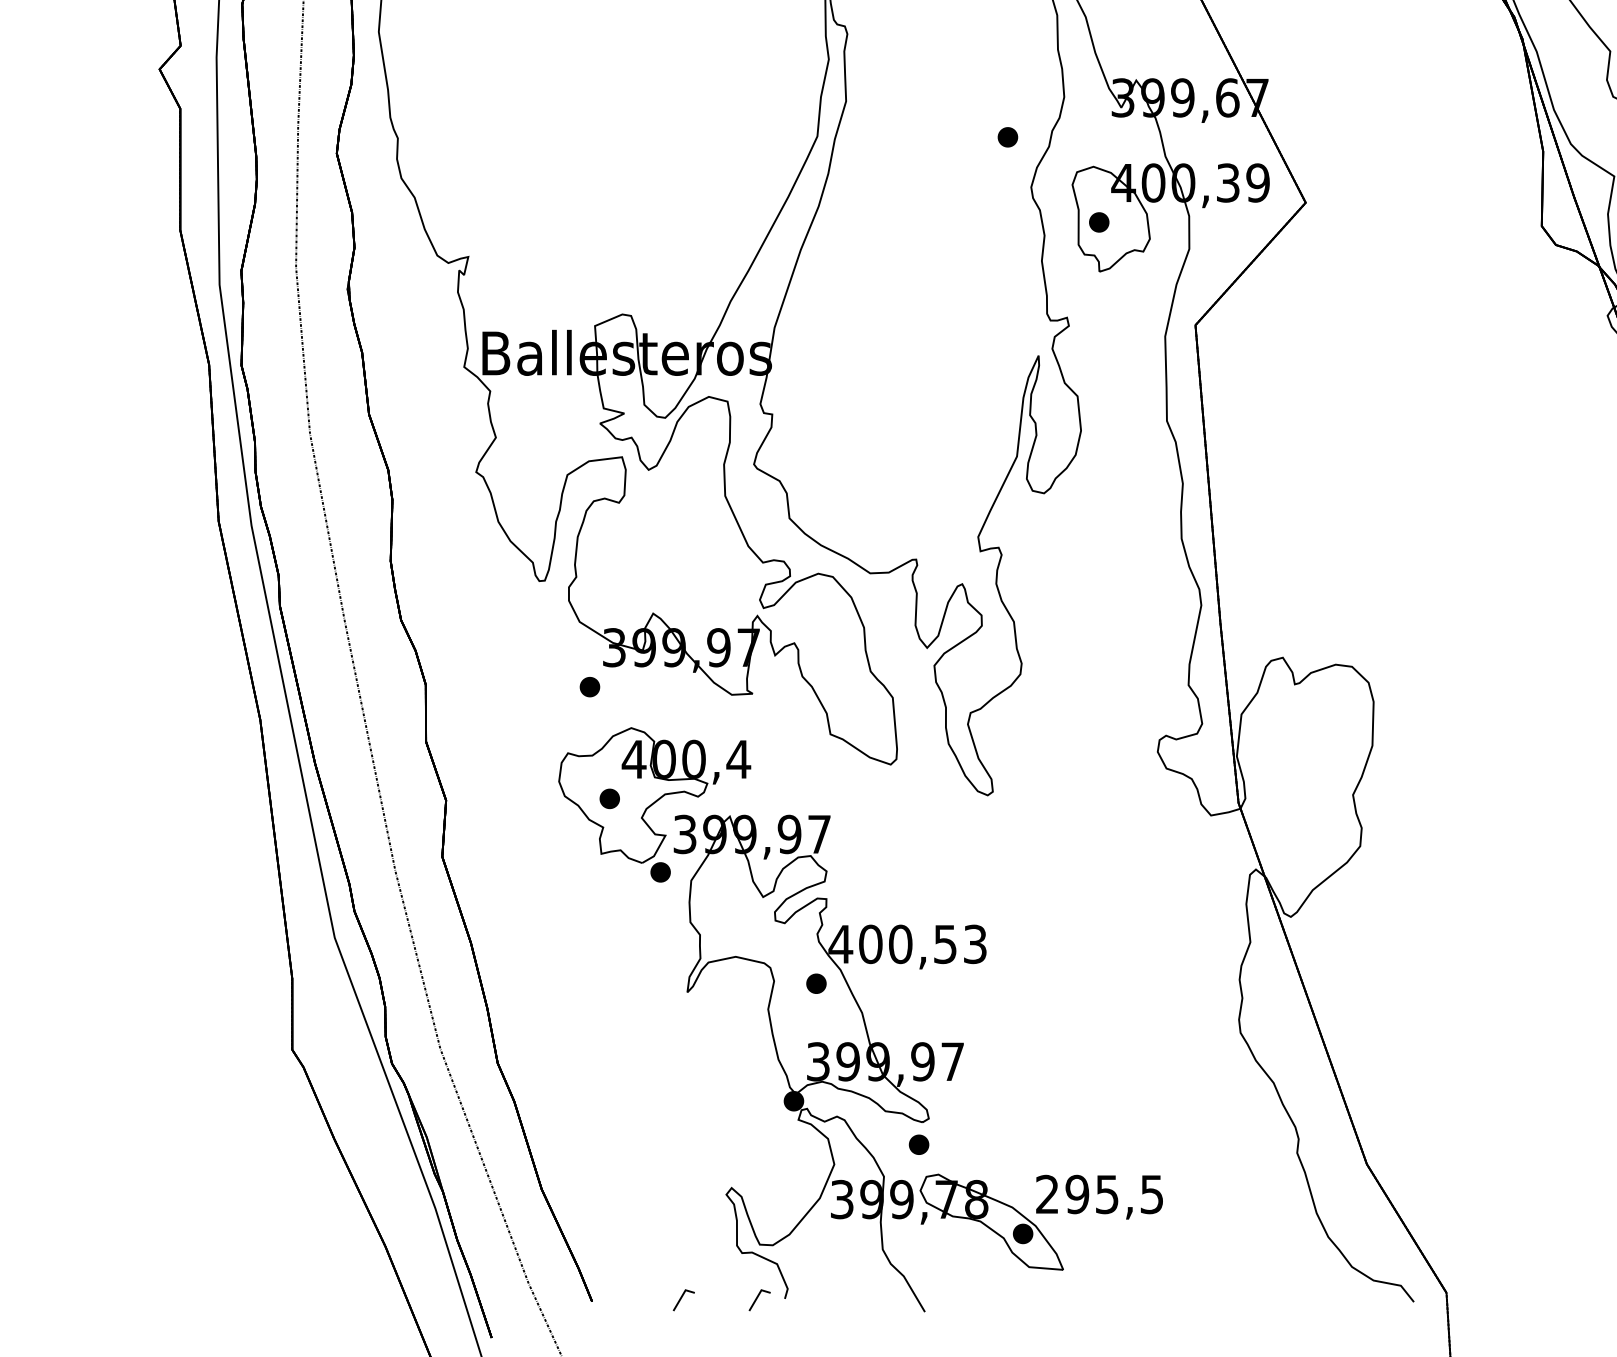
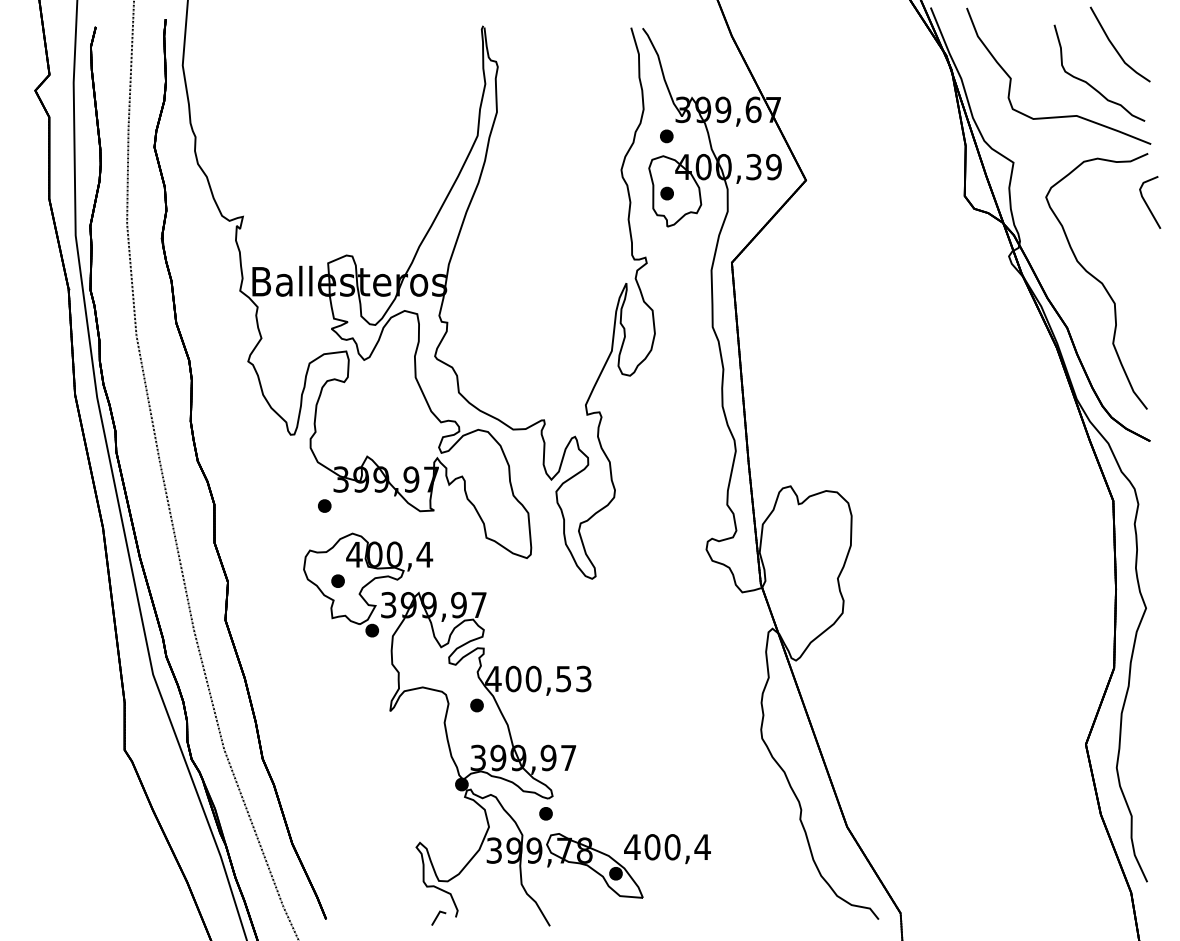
part: (1007, 137) -> (666, 136), moved
text: (1099, 1194) -> (667, 847), 295,5 -> 400,4
line: (683, 1297) -> (387, 916), removed

